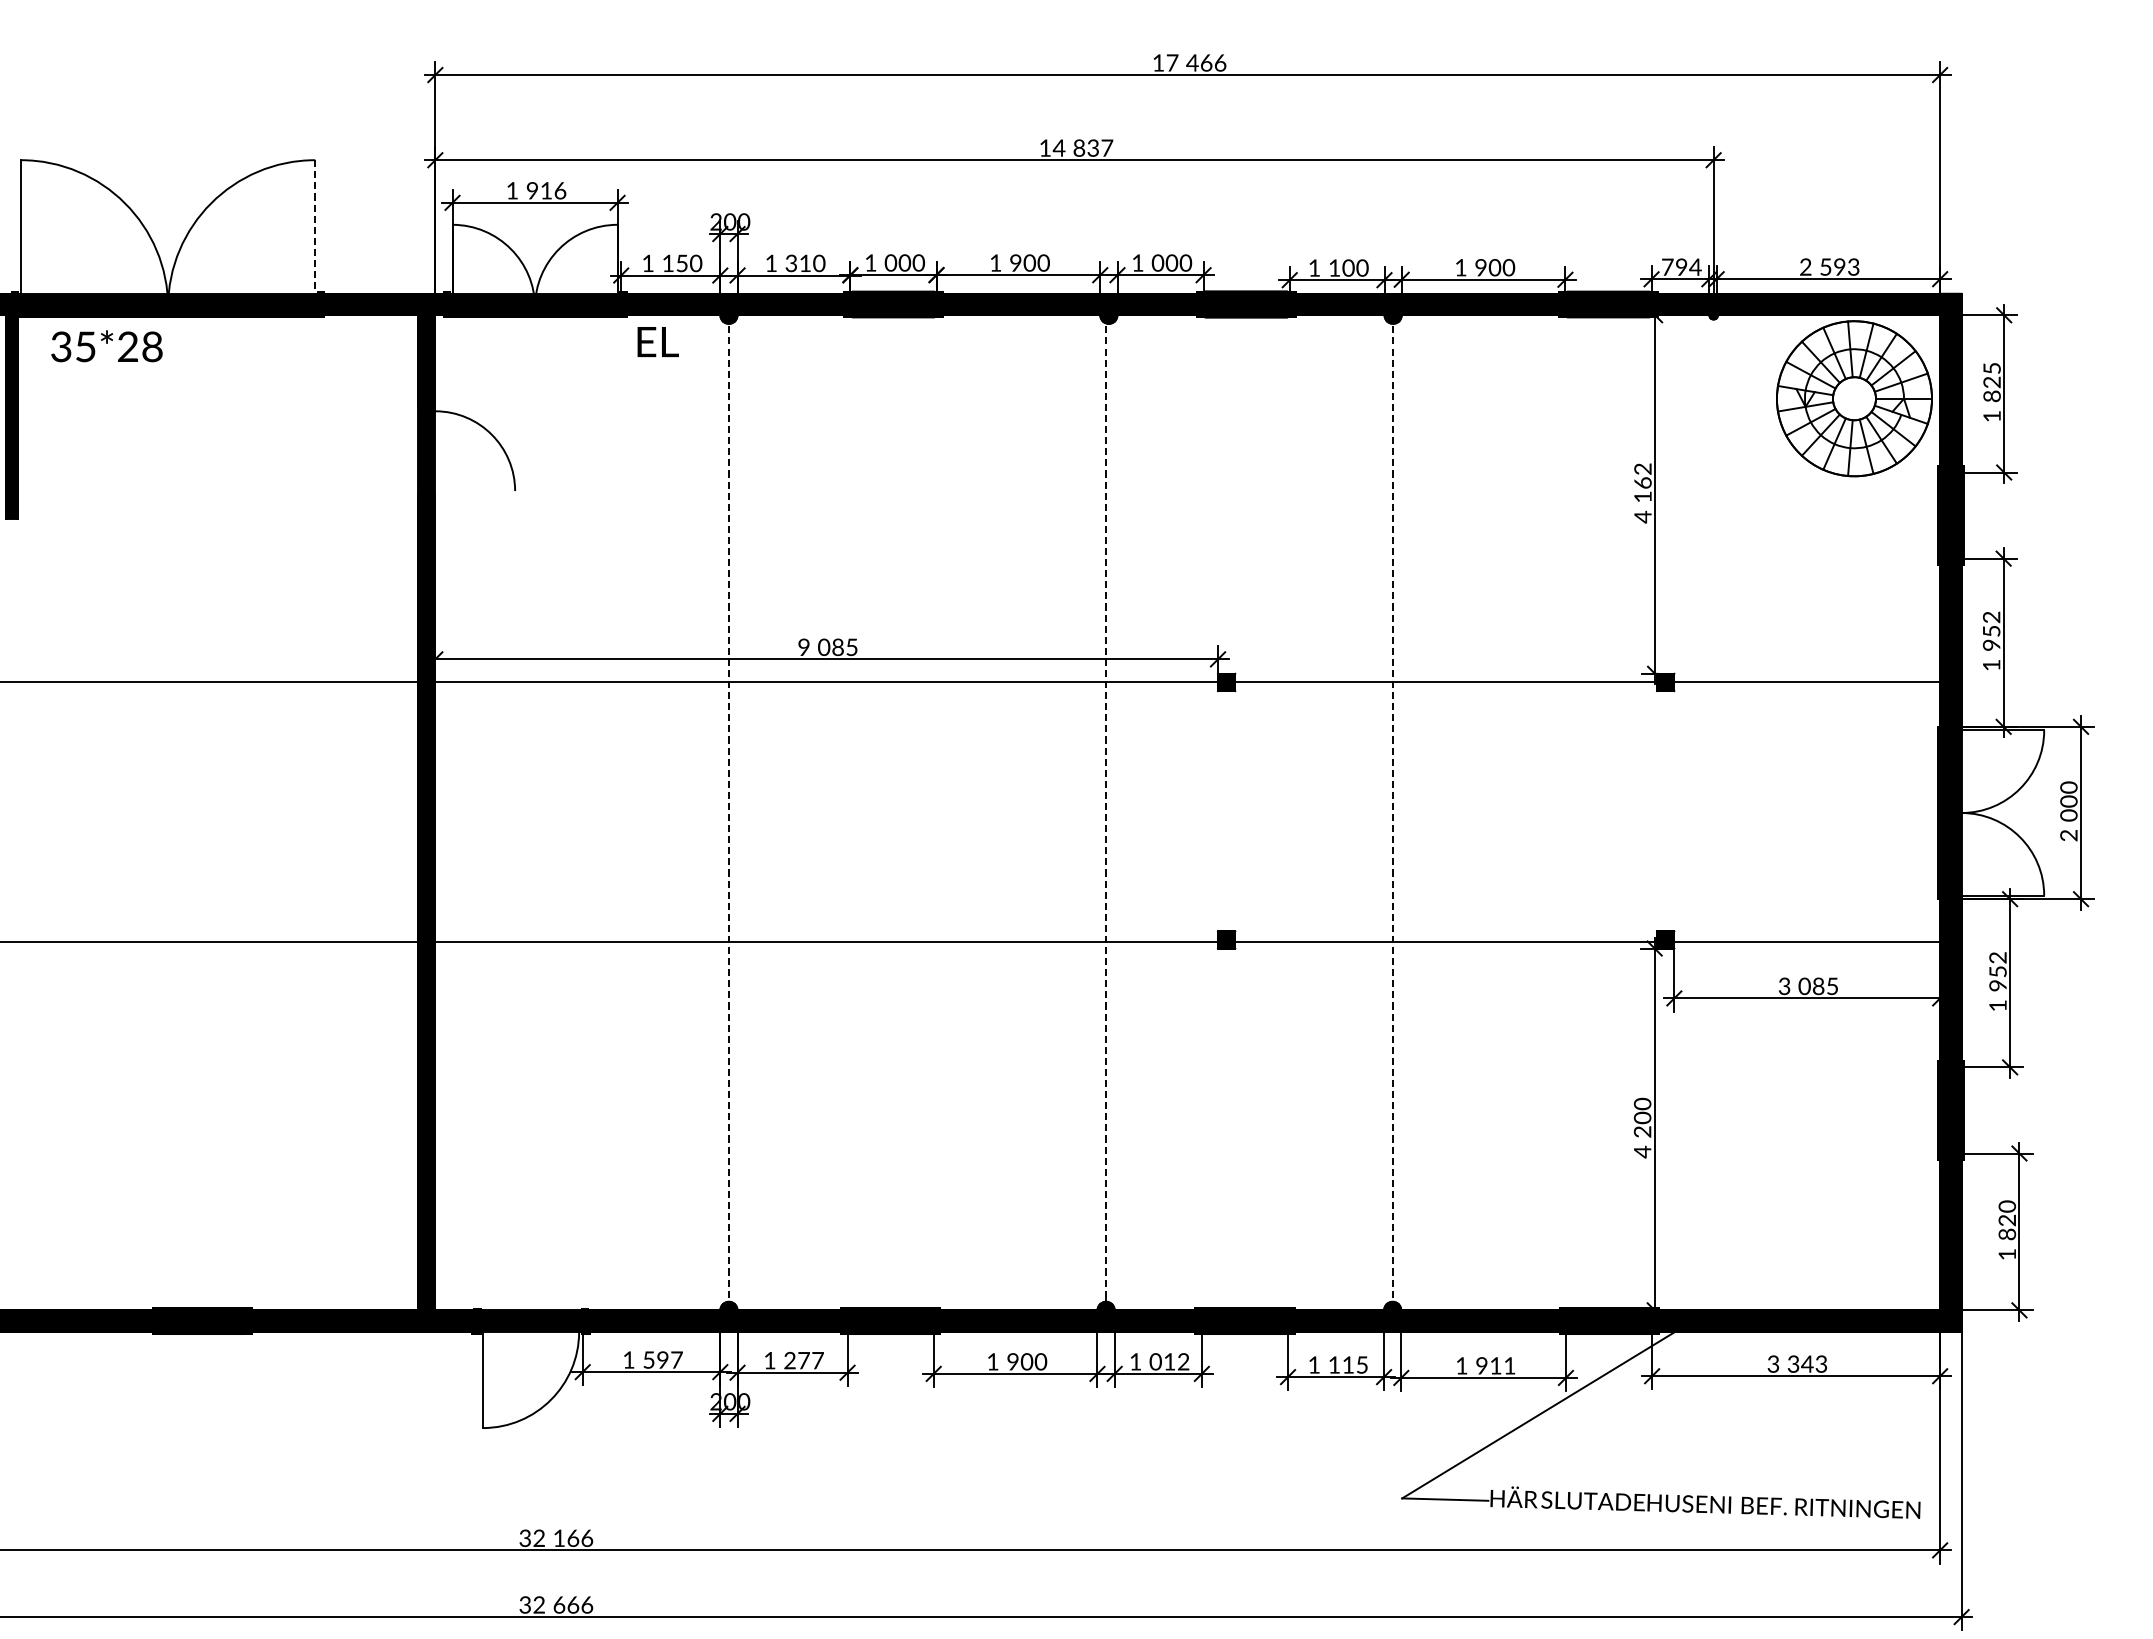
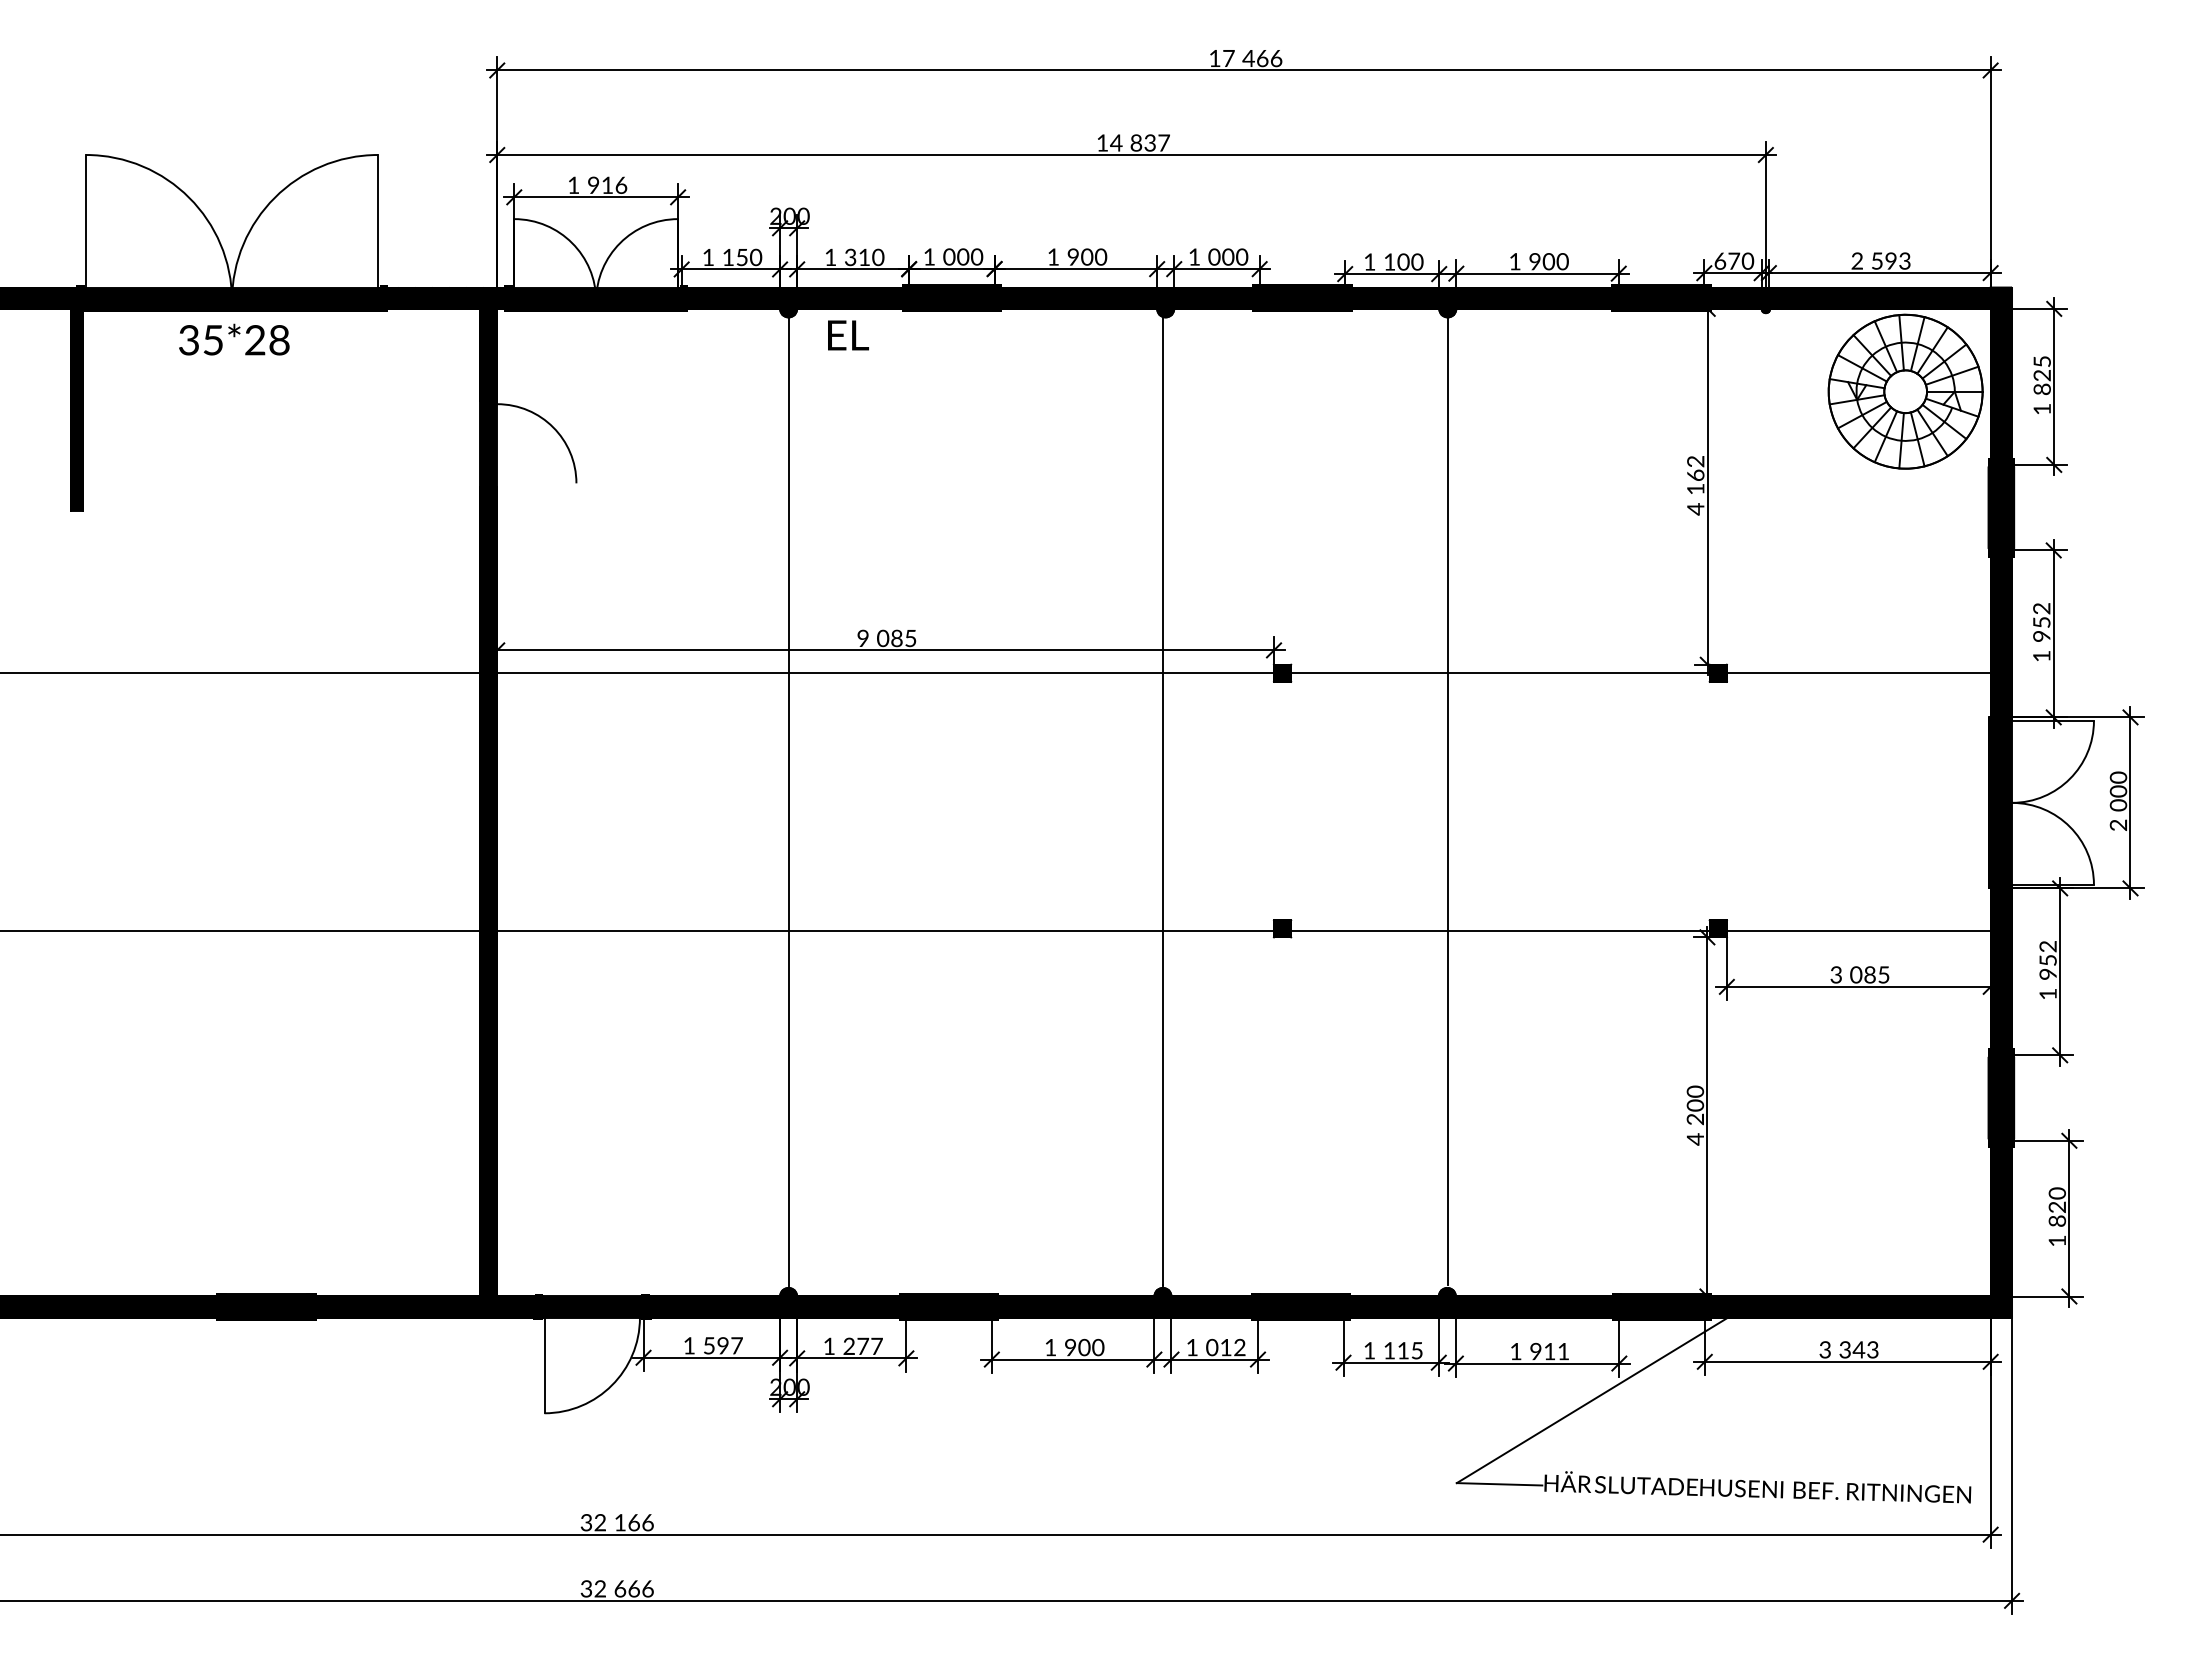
line: (315, 234) -> (378, 228), dashed -> solid
text: (1682, 266) -> (1734, 260), 794 -> 670
text: (658, 342) -> (848, 335), moved
text: (107, 346) -> (234, 339), moved
line: (1105, 807) -> (1162, 797), dashed -> solid
line: (1392, 807) -> (1447, 797), dashed -> solid
line: (728, 812) -> (788, 802), dashed -> solid

